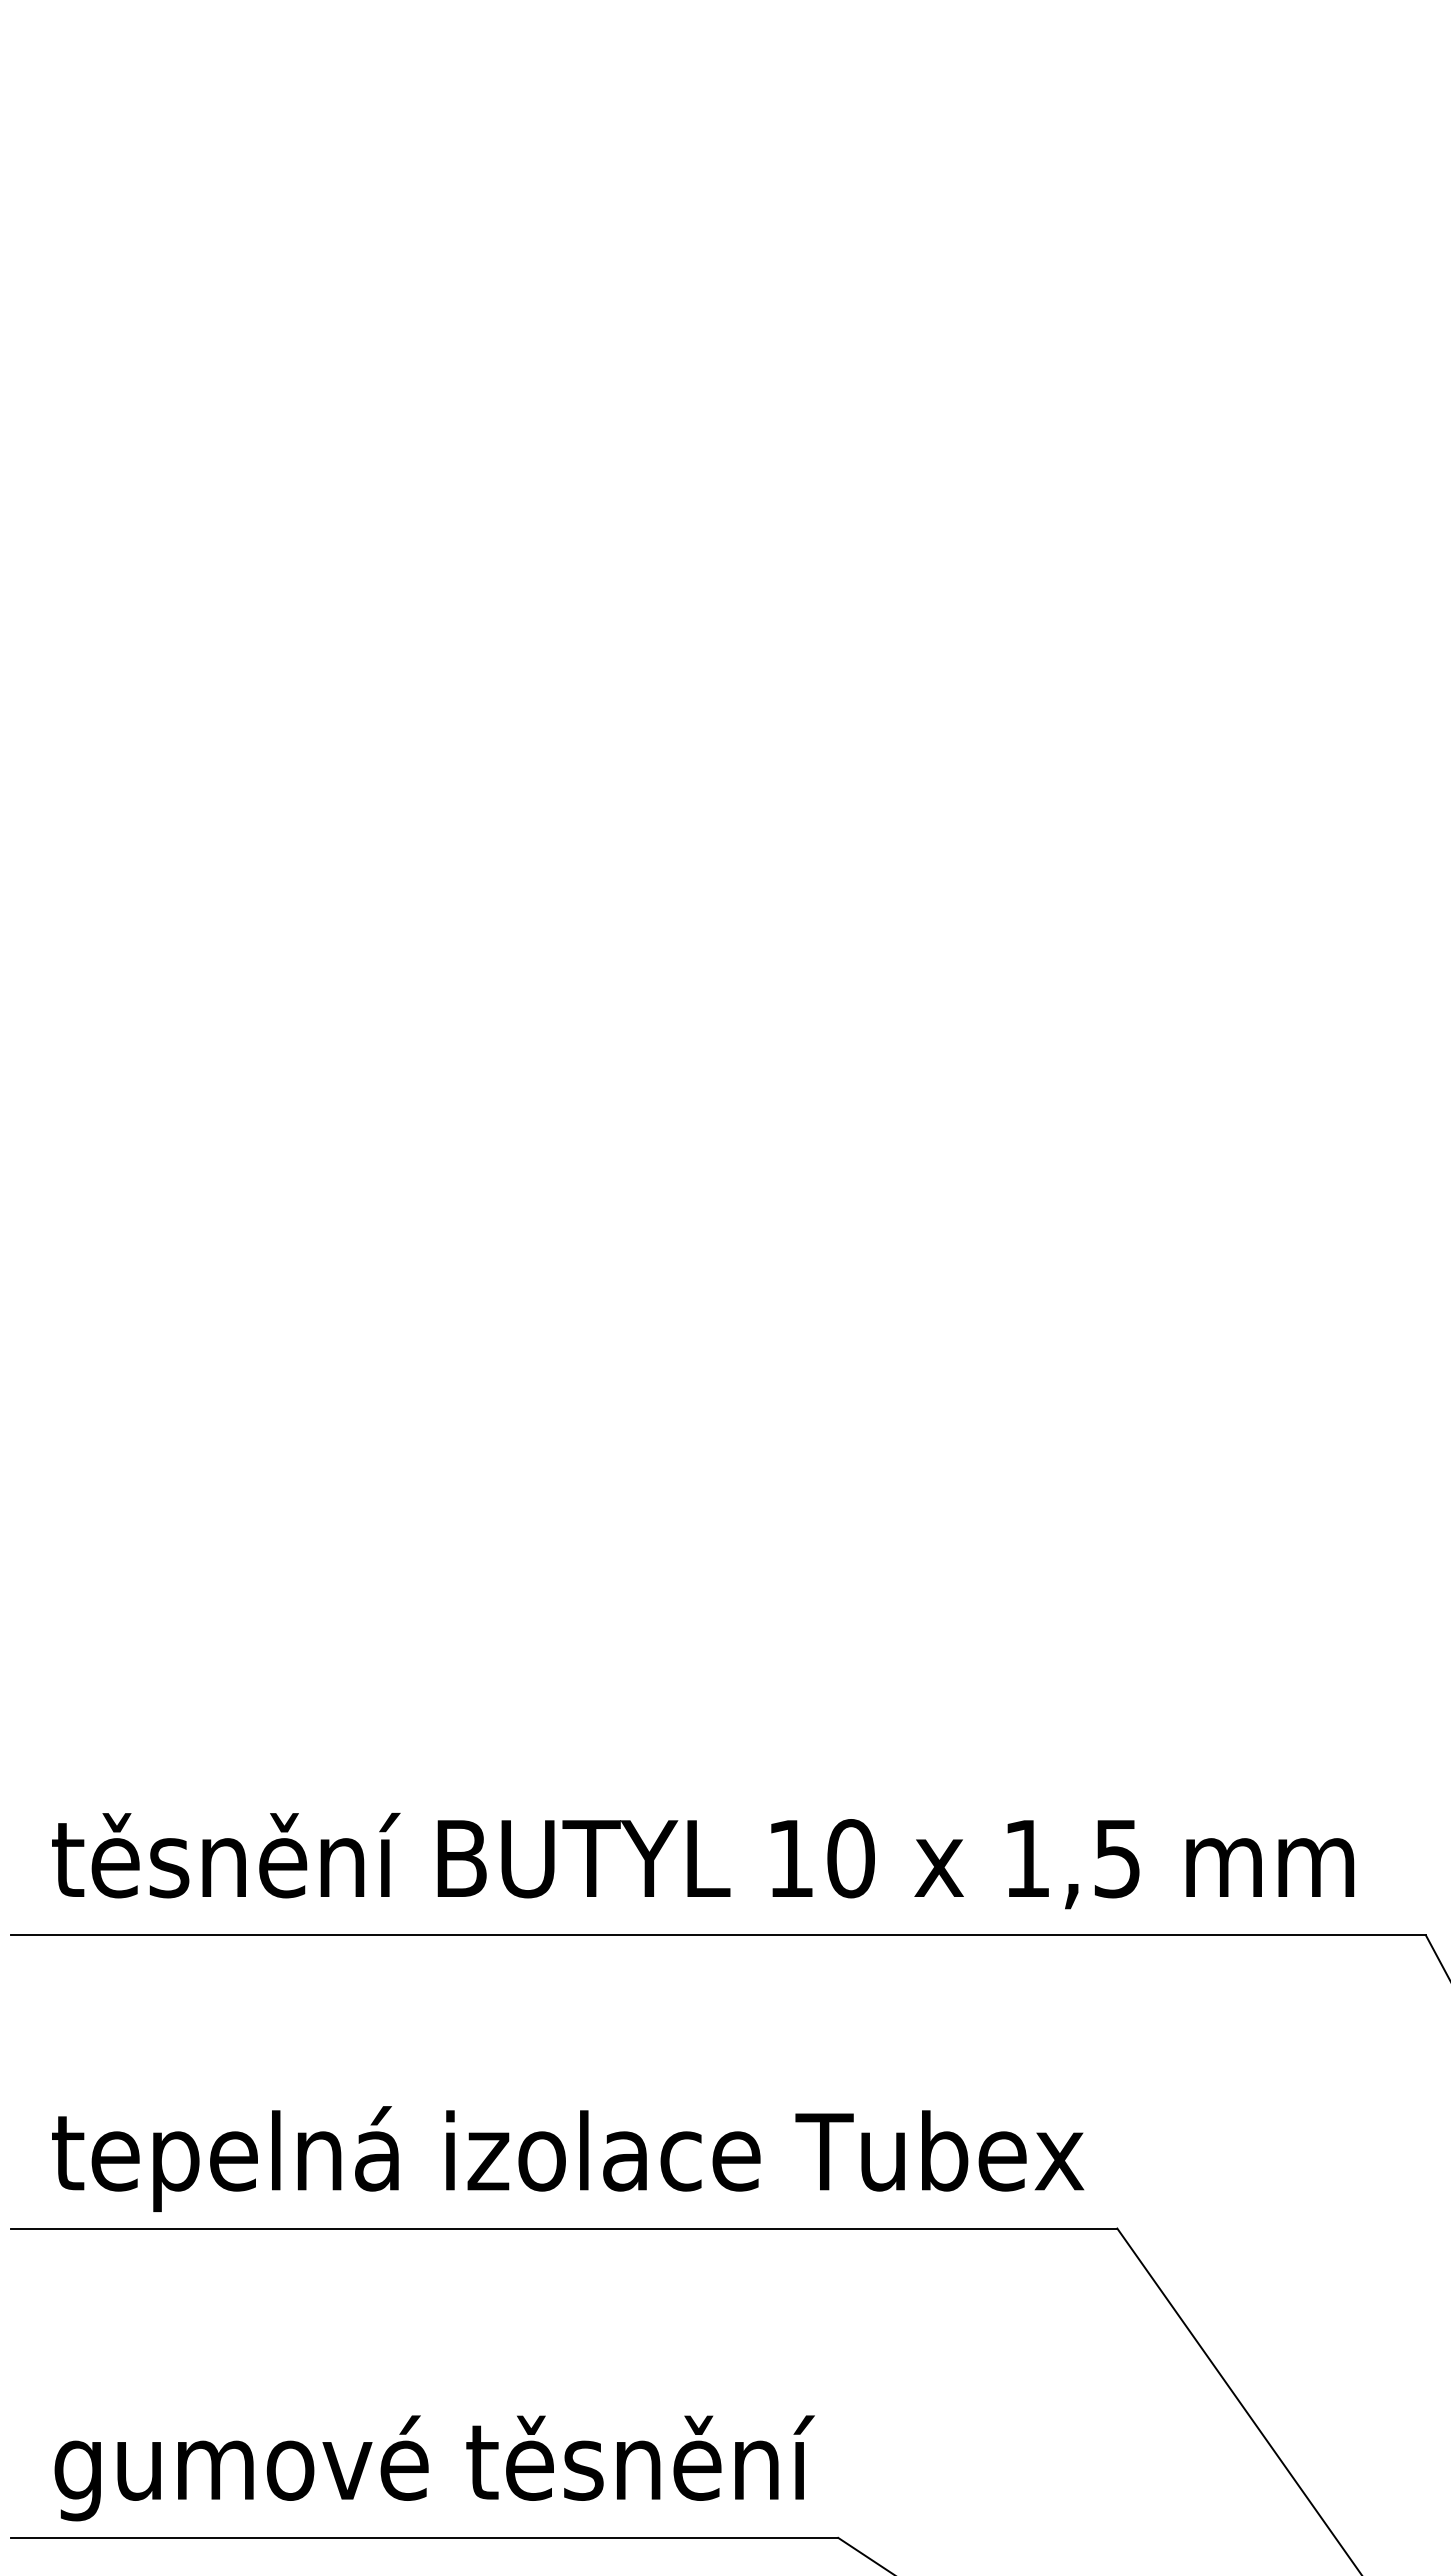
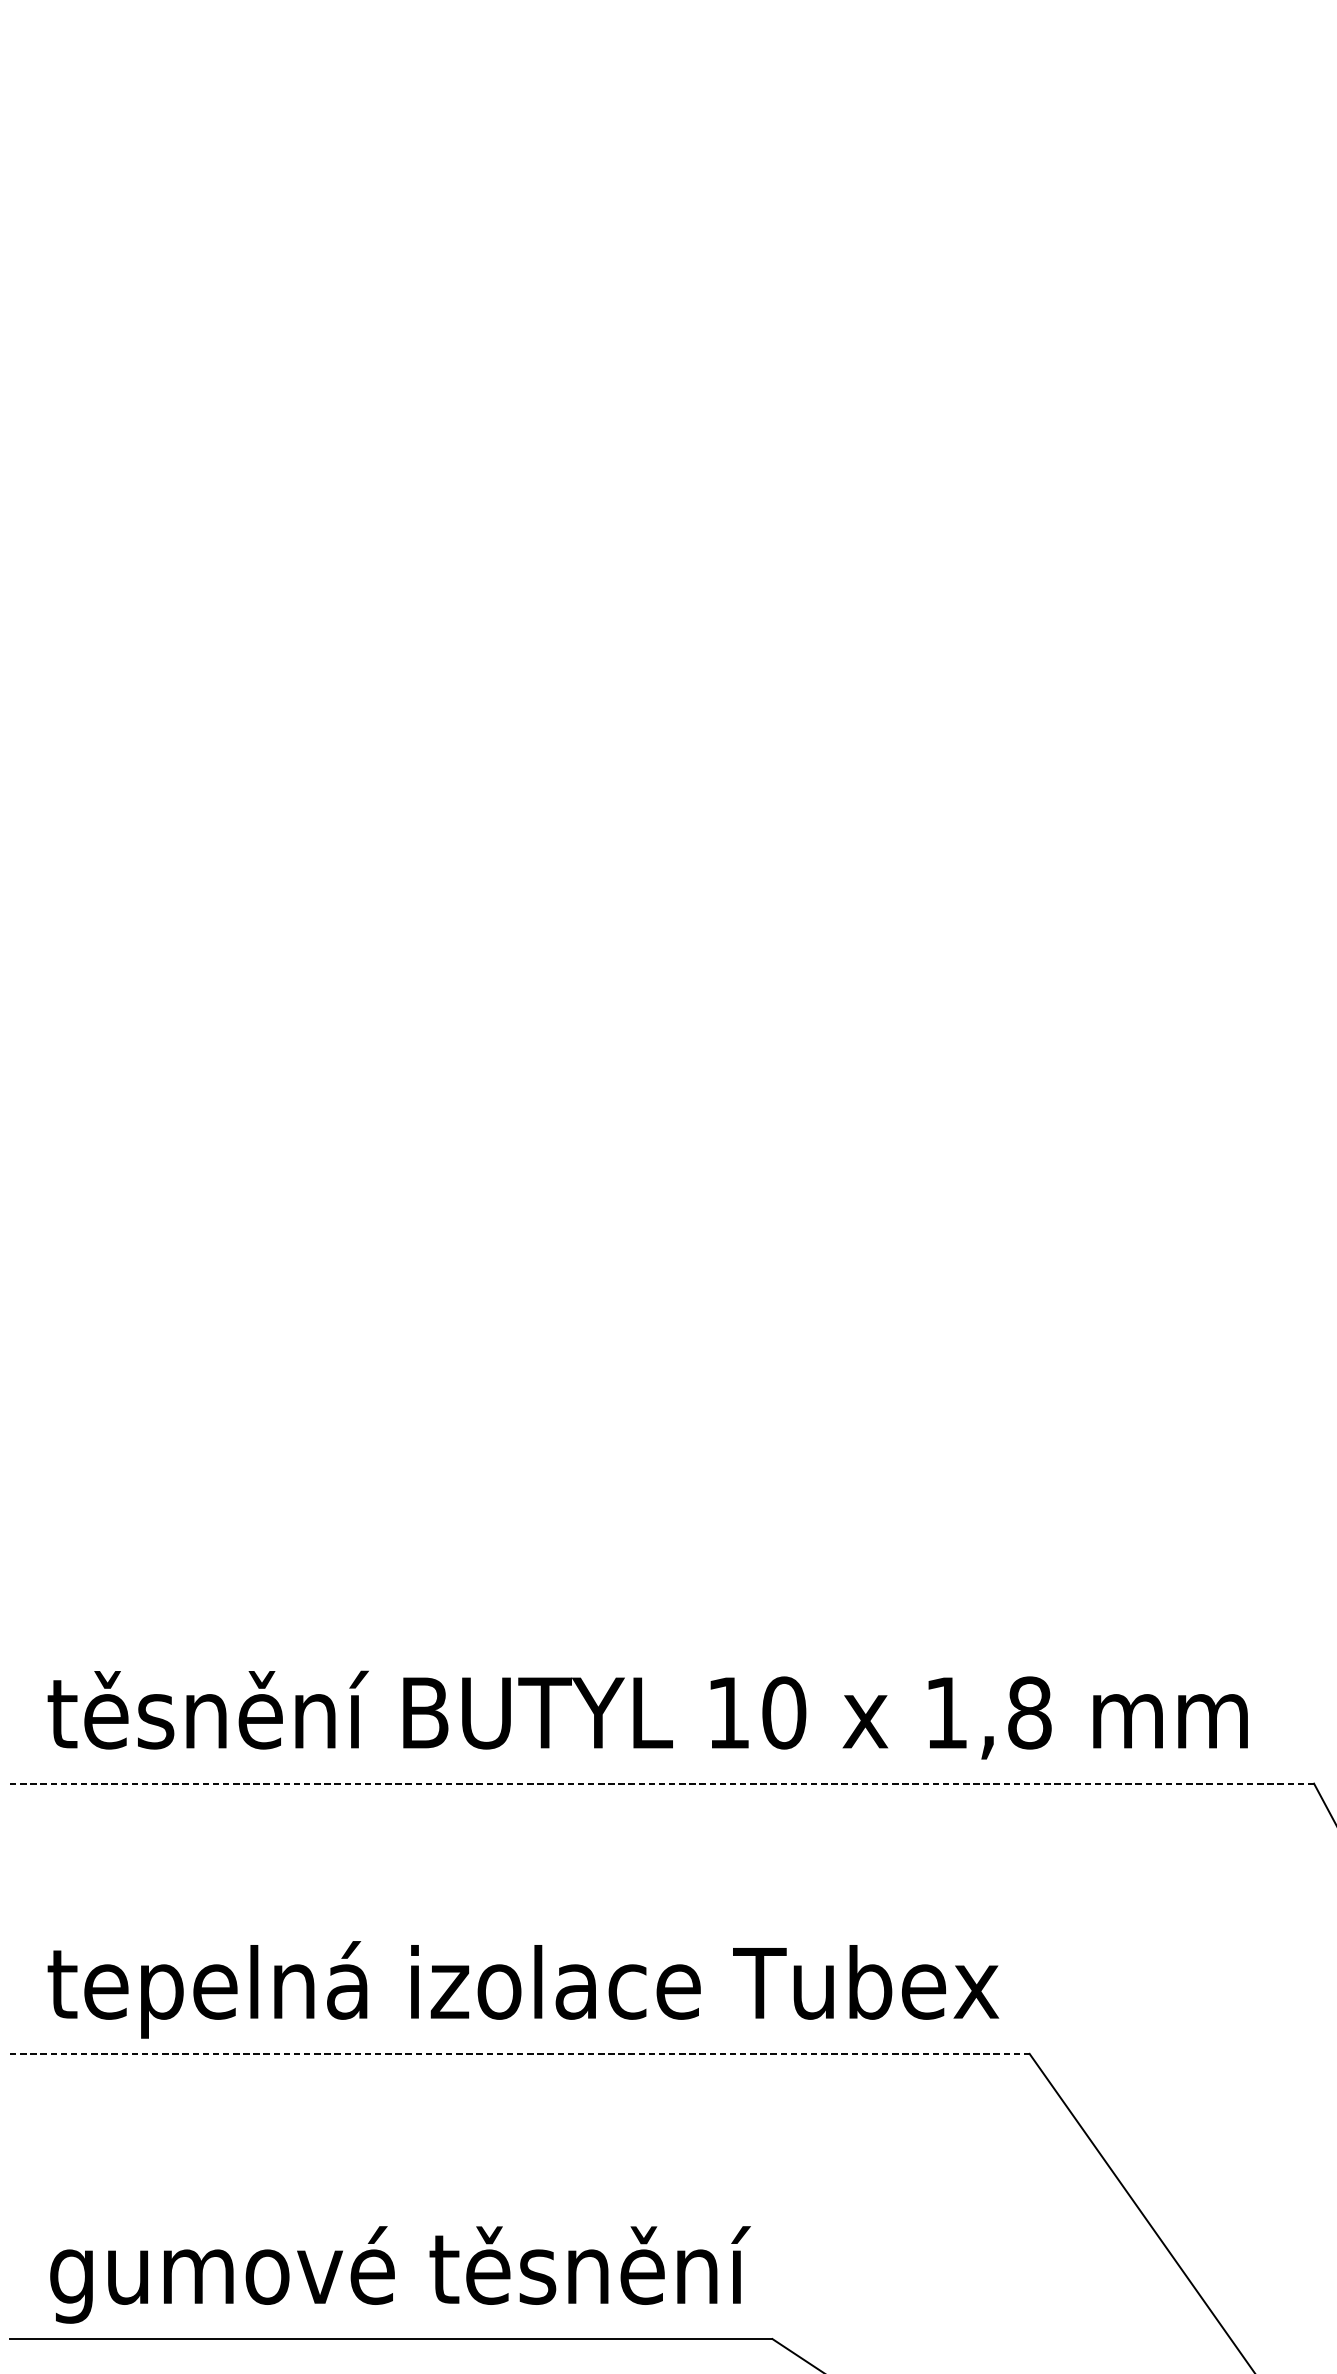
text: (1117, 1858) -> (1029, 1712), 1,5 -> 1,8
line: (718, 1935) -> (662, 1783), solid -> dashed
line: (564, 2228) -> (520, 2053), solid -> dashed

